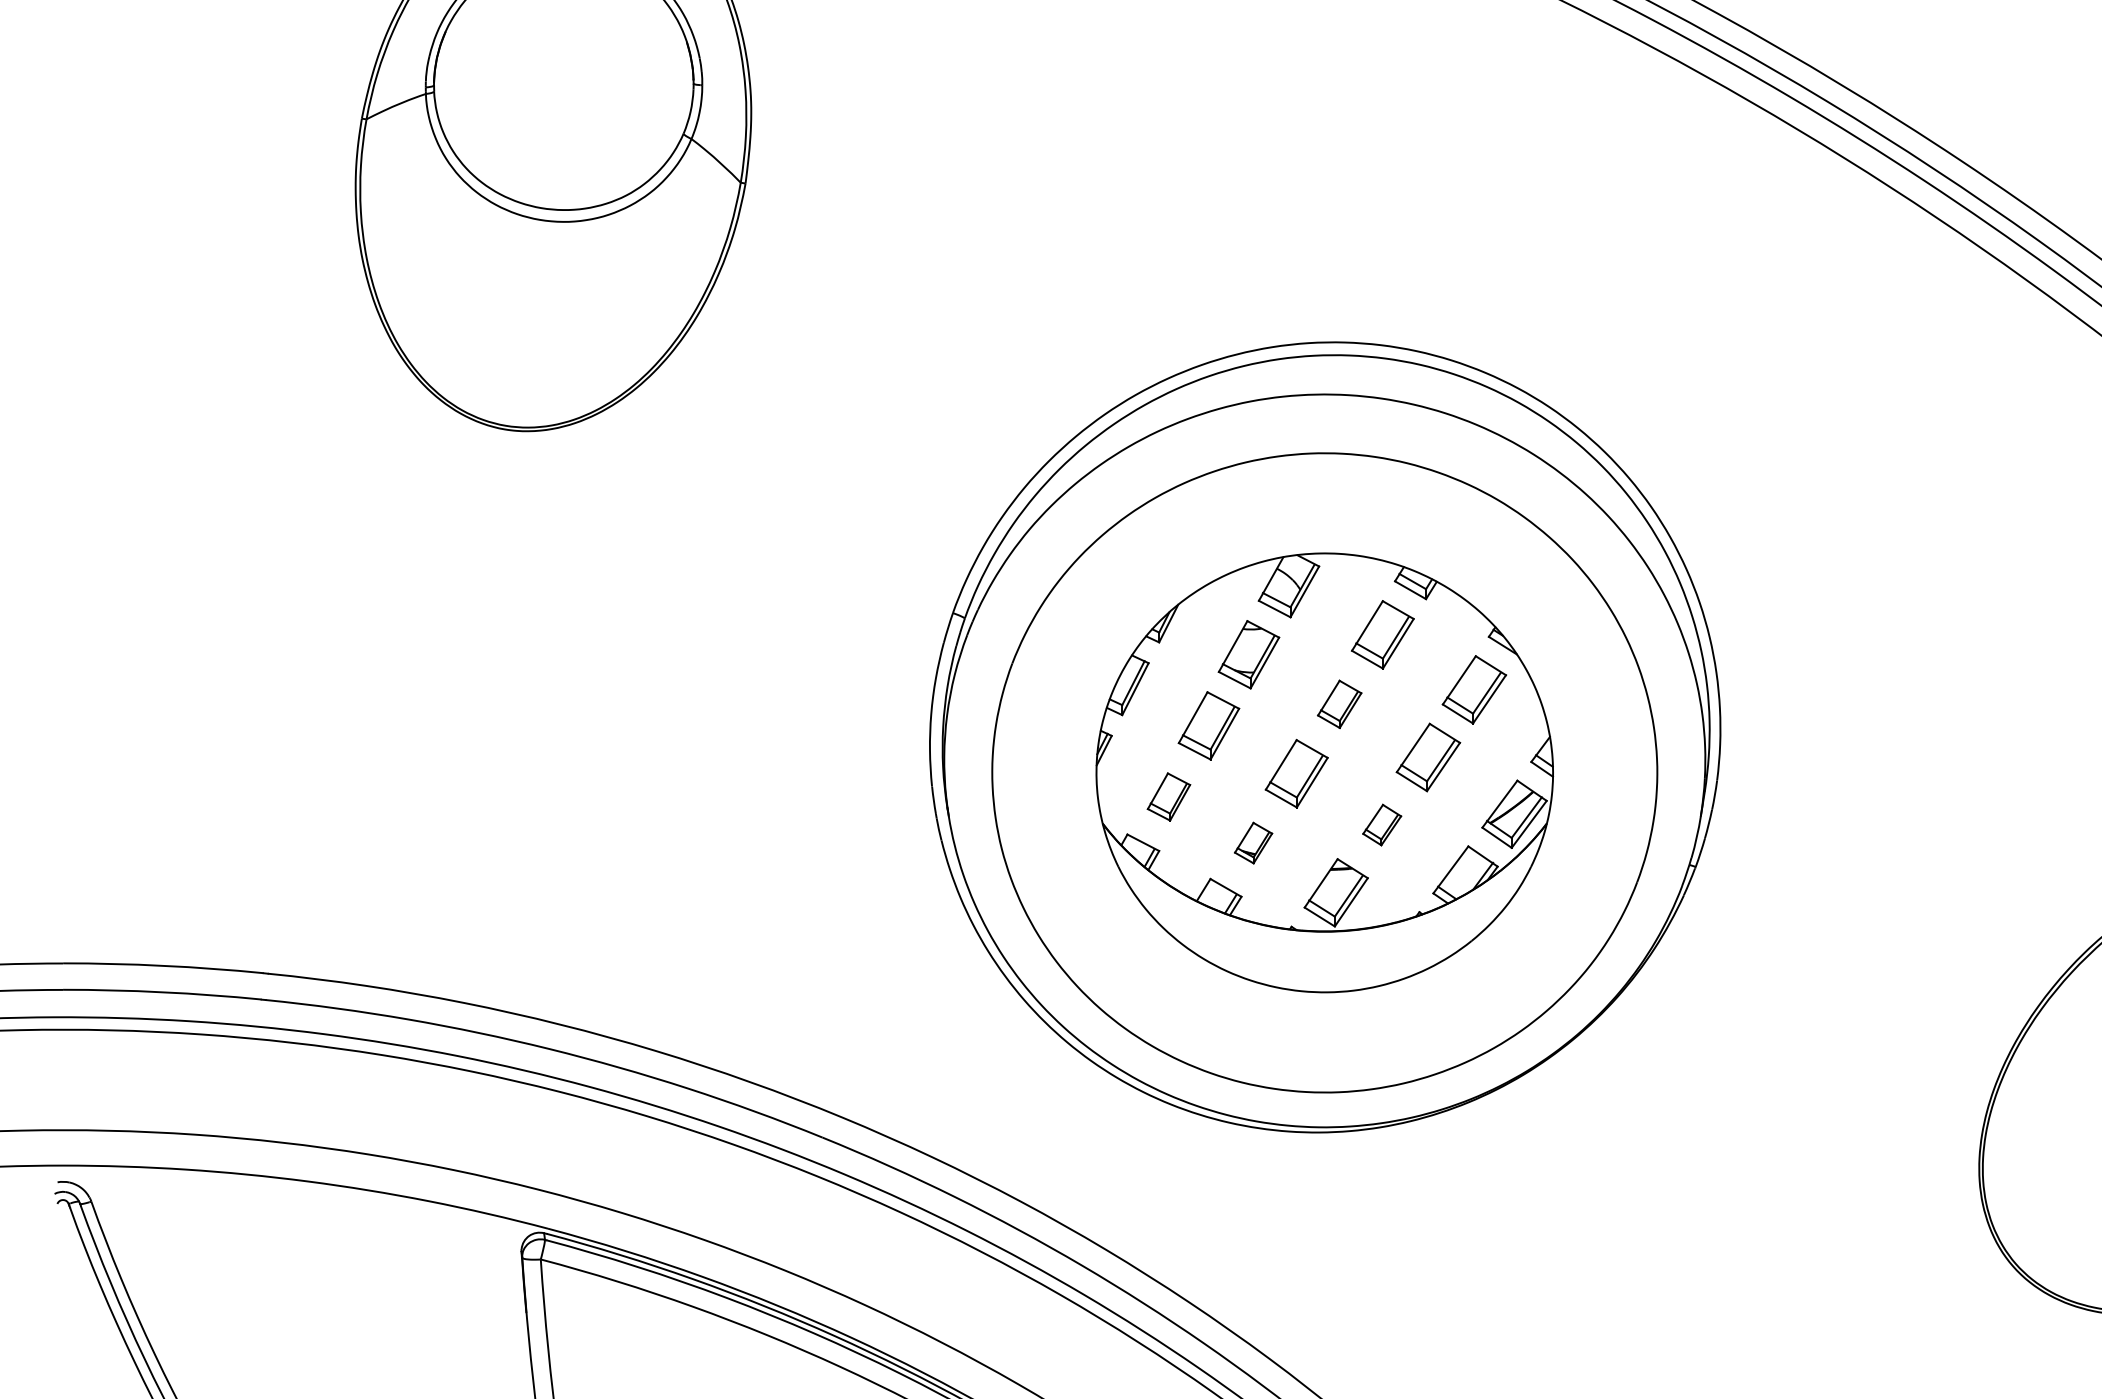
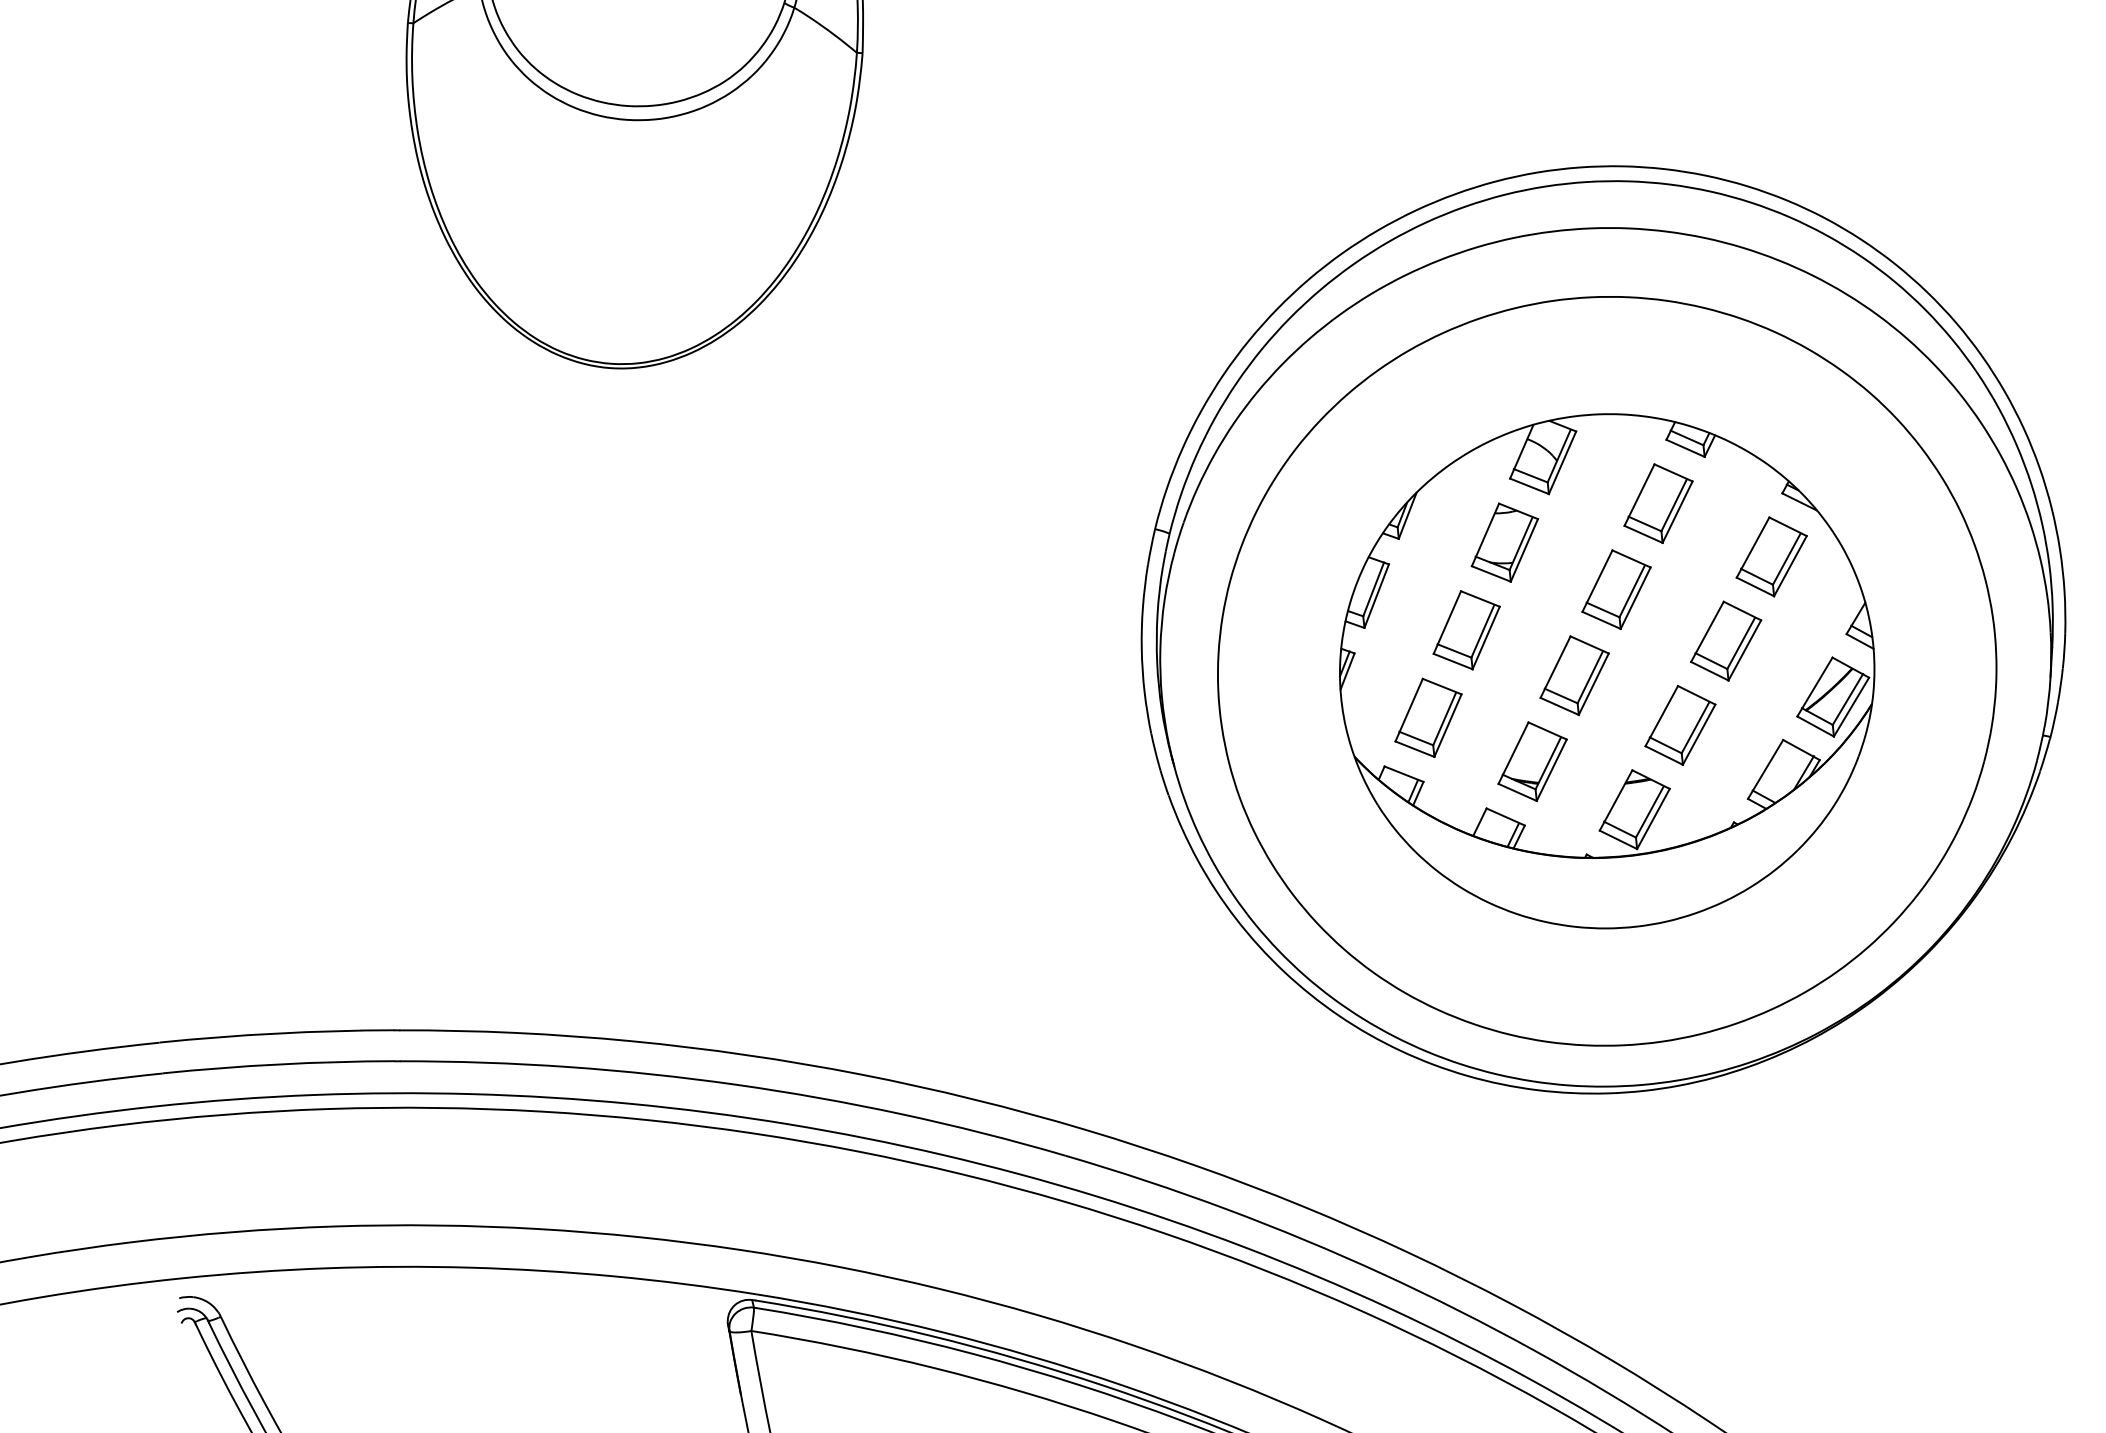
part: (1339, 704) -> (1616, 589), size x1.43
part: (1168, 796) -> (1427, 717), size x1.43
part: (1381, 824) -> (1679, 724), size x1.67
part: (1253, 842) -> (1532, 760), size x1.67

